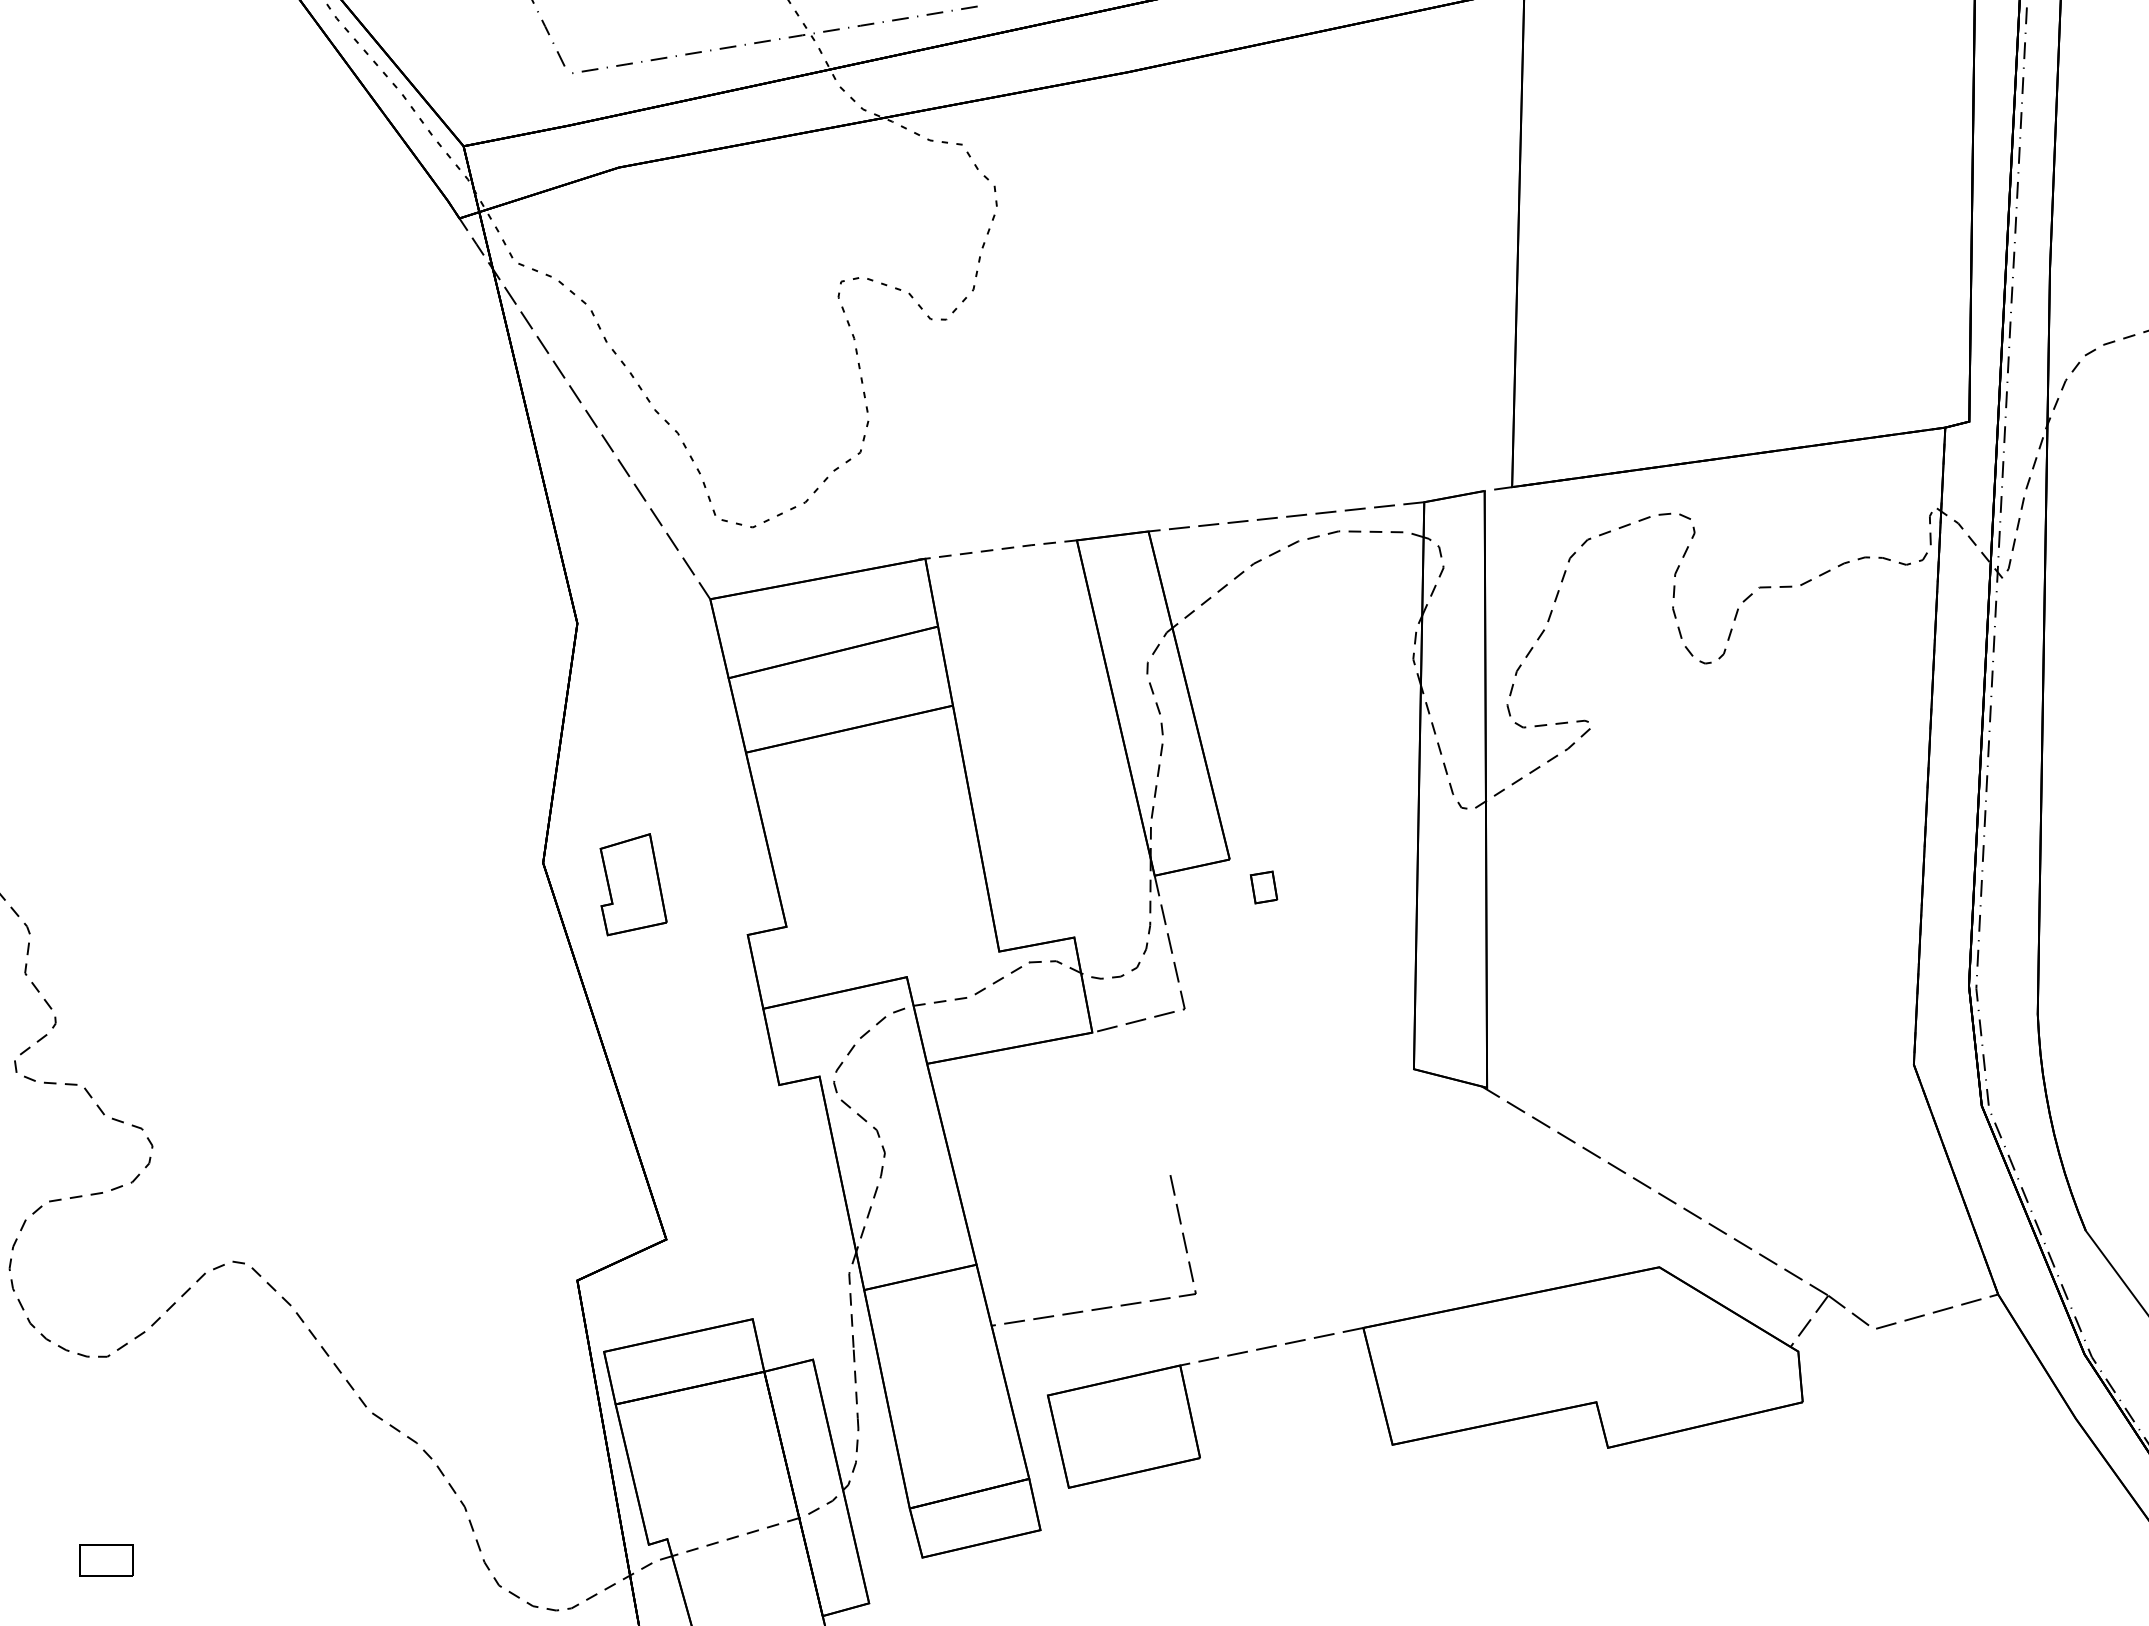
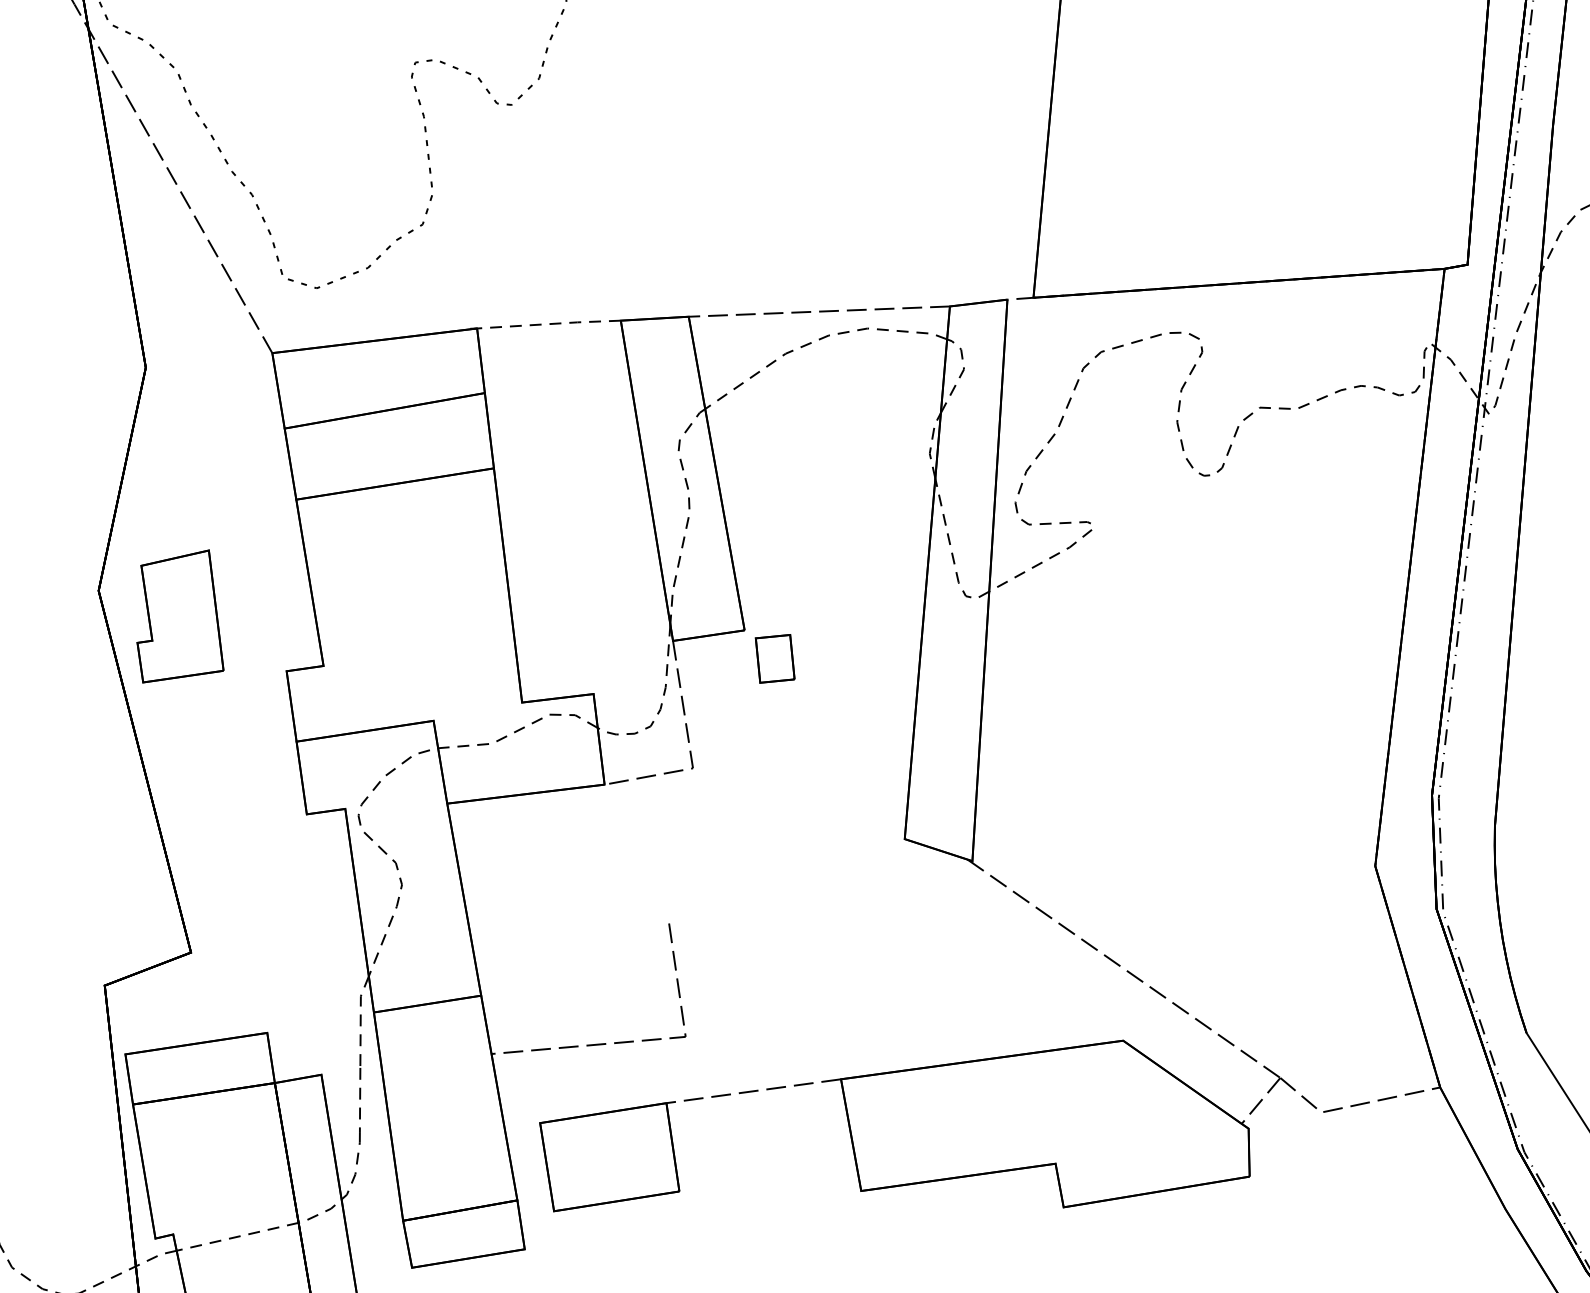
part: (633, 884) -> (182, 616), size x1.43
part: (1263, 887) -> (774, 658), size x1.67

